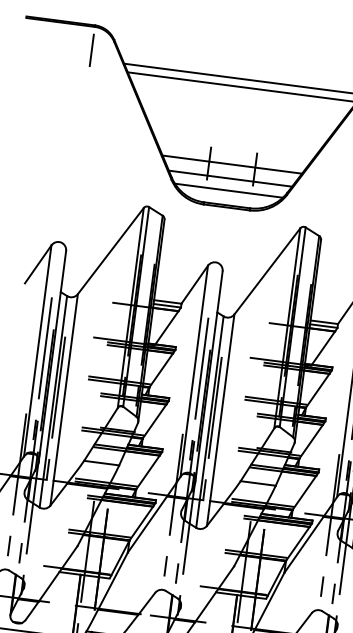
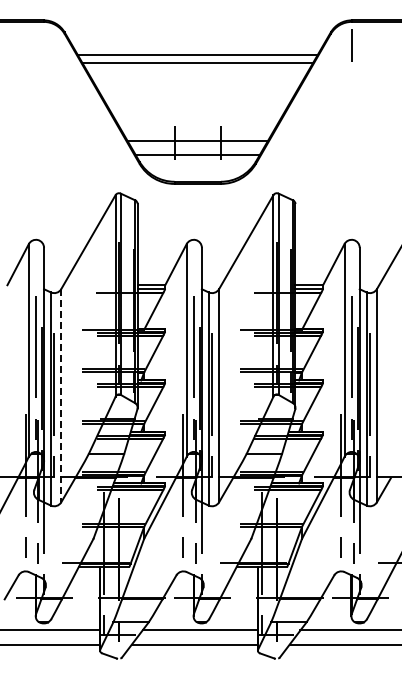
line: (91, 50) -> (43, 45), removed
line: (228, 191) -> (197, 167), removed
line: (64, 399) -> (61, 395), solid -> dashed

